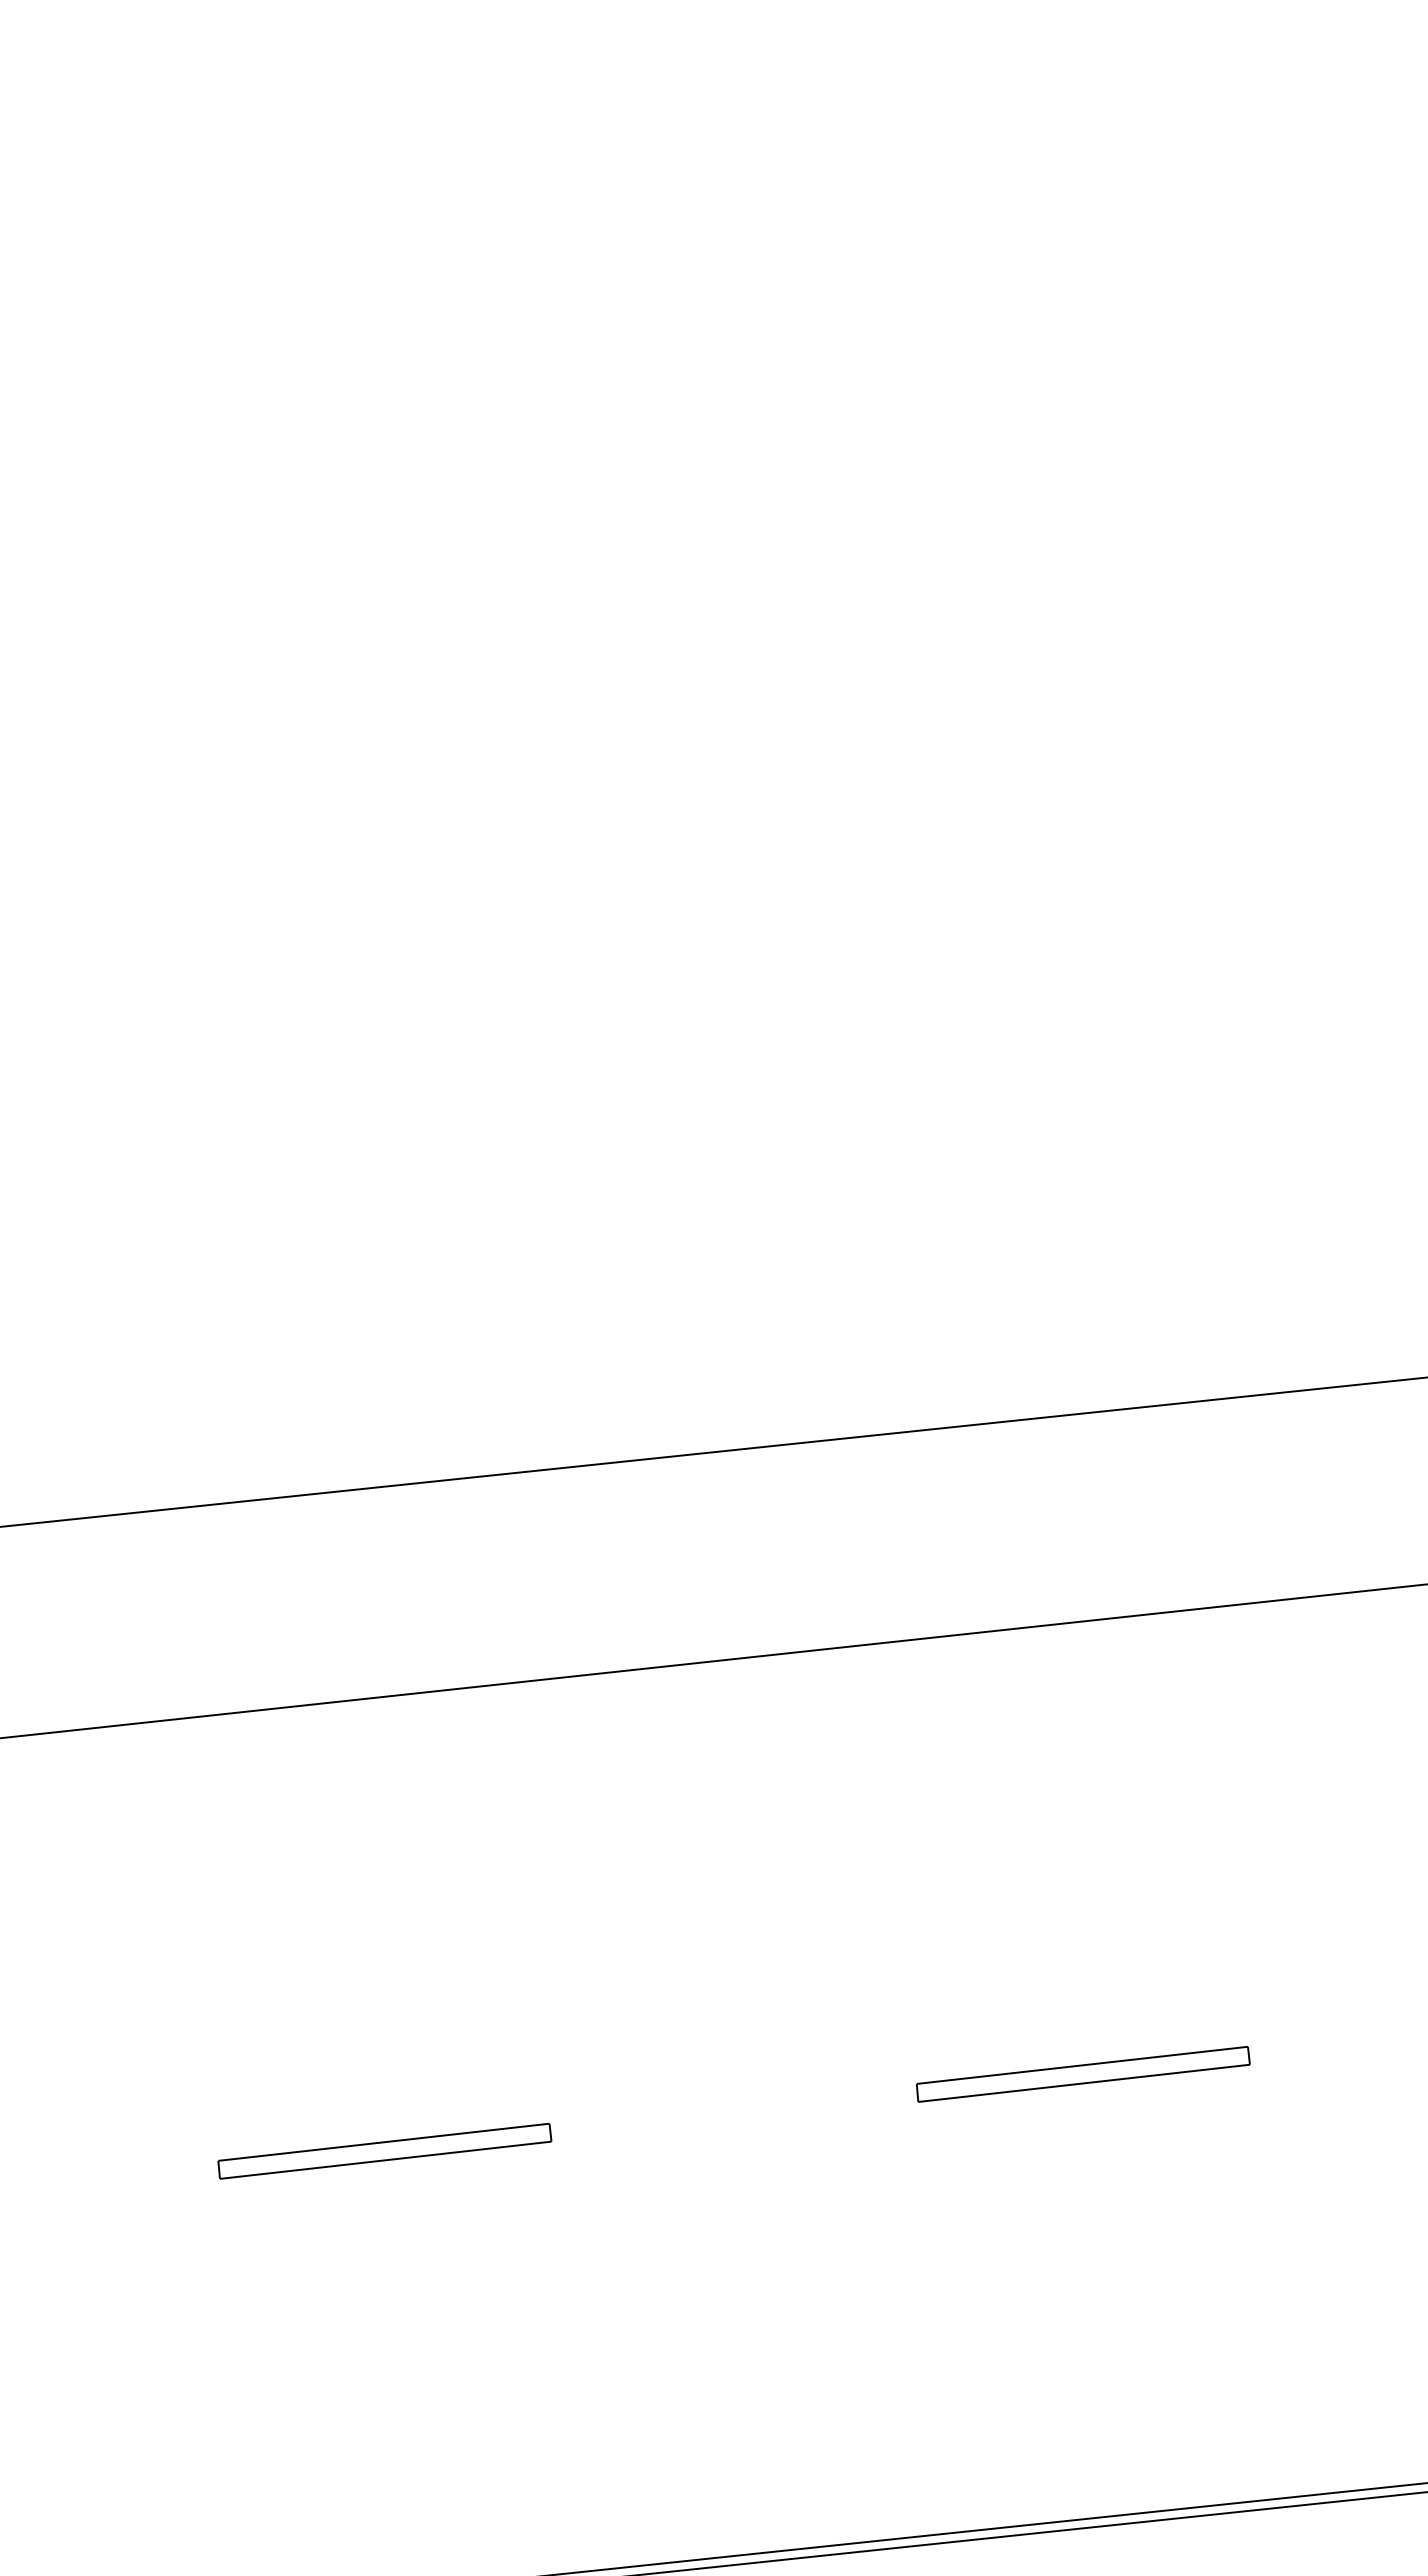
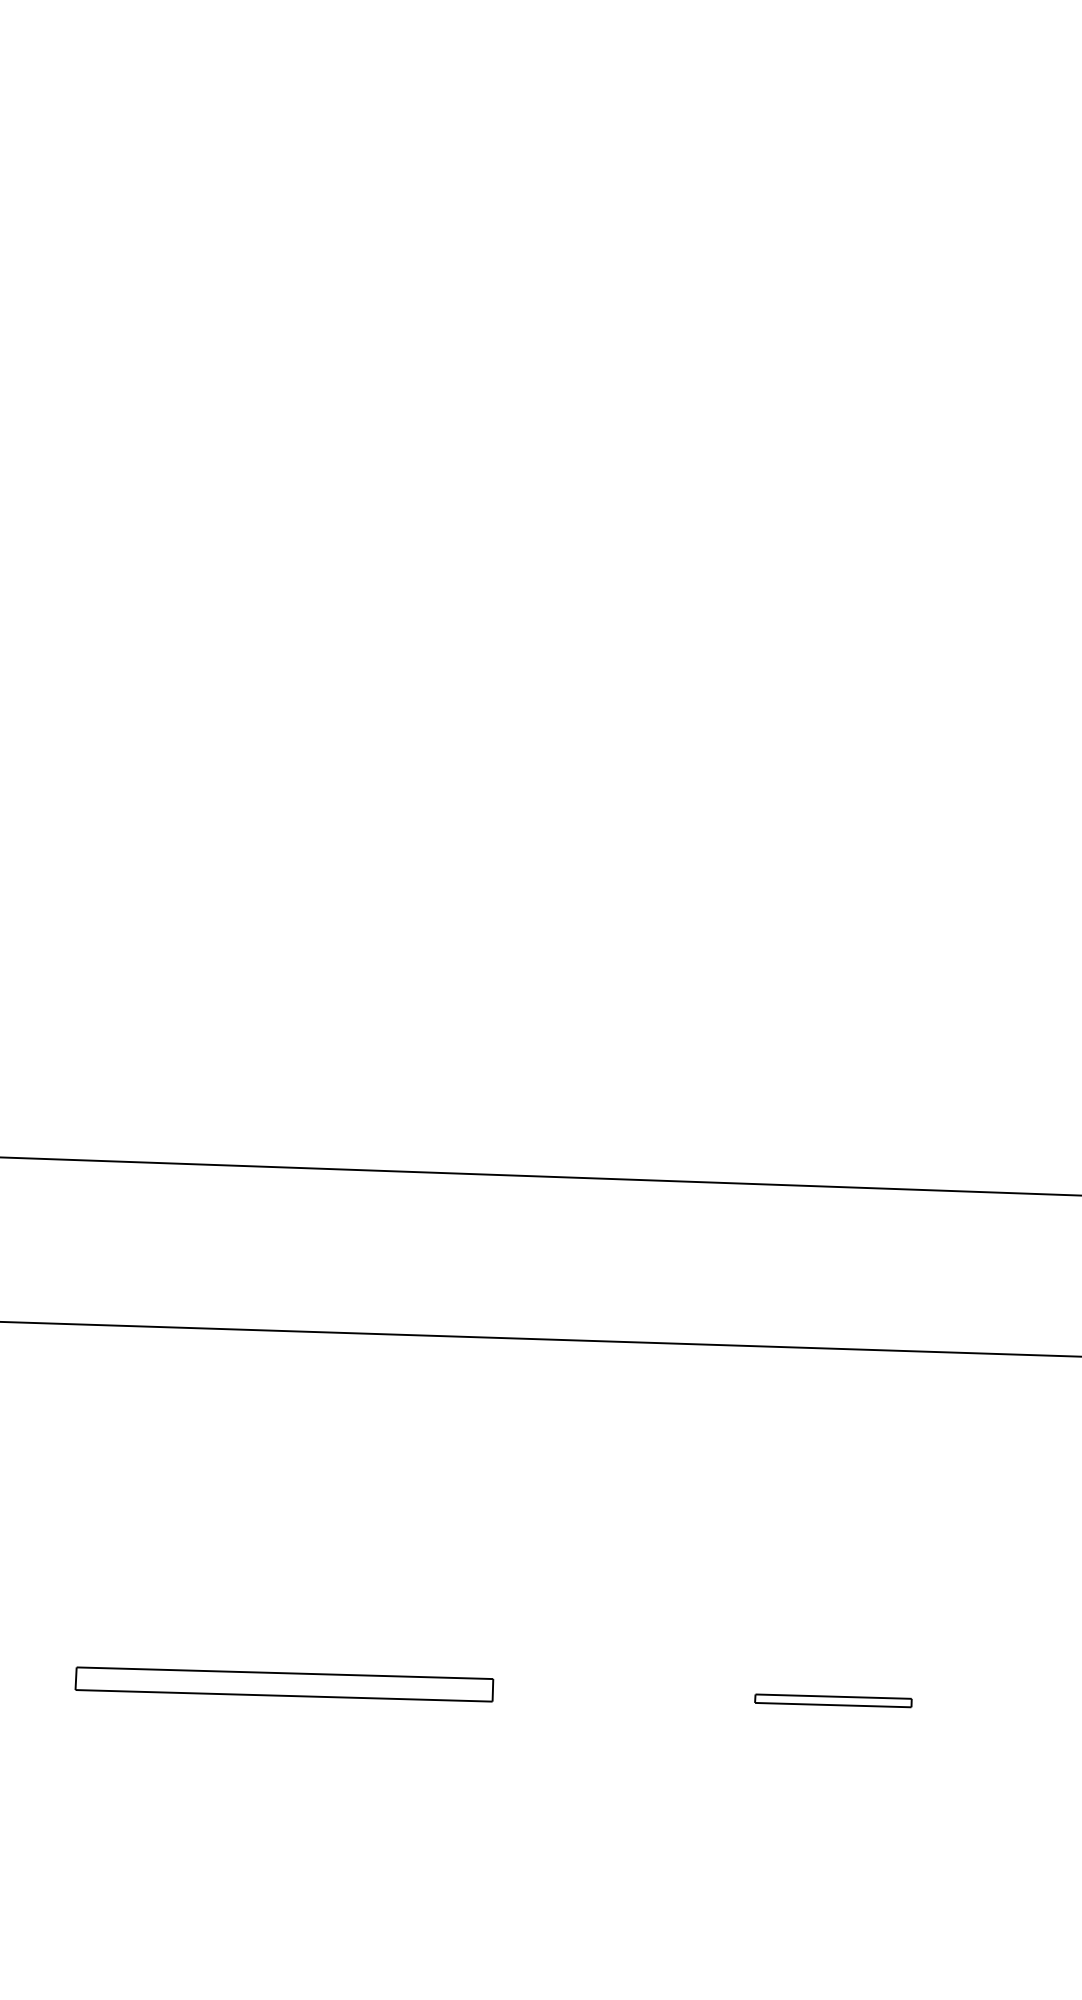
part: (1082, 2074) -> (832, 1700), size x0.6
part: (384, 2150) -> (284, 1683), size x1.6

